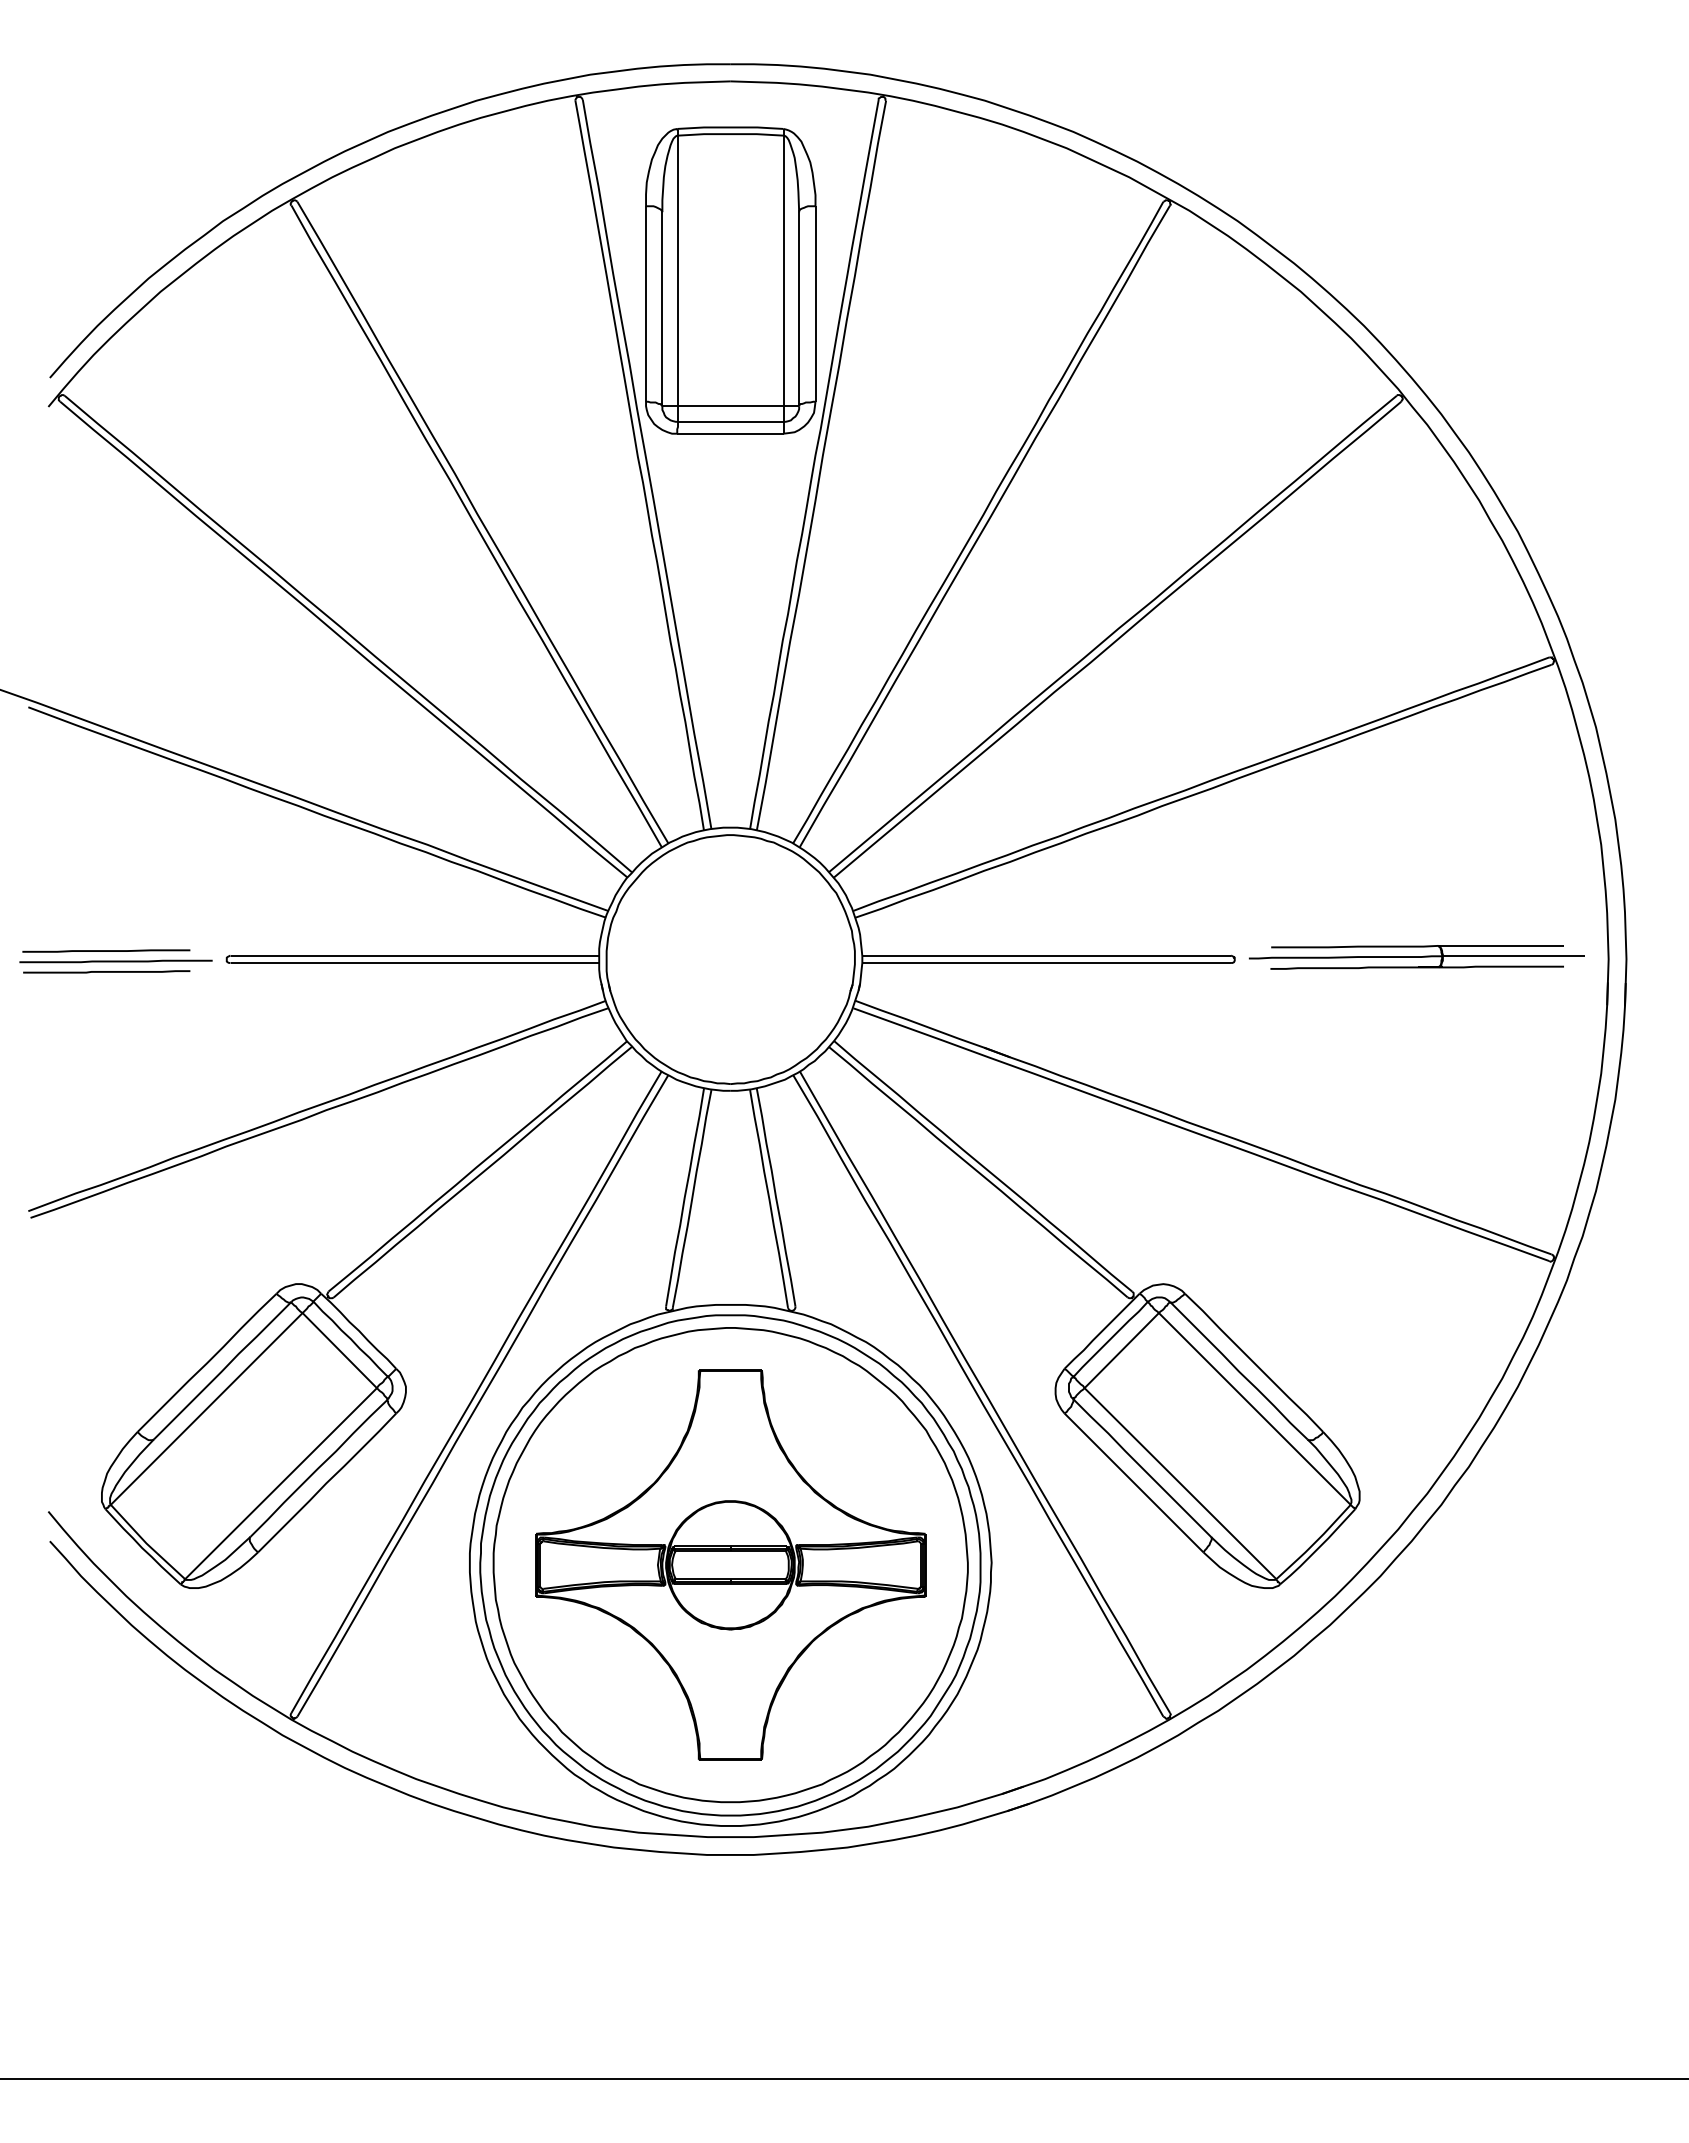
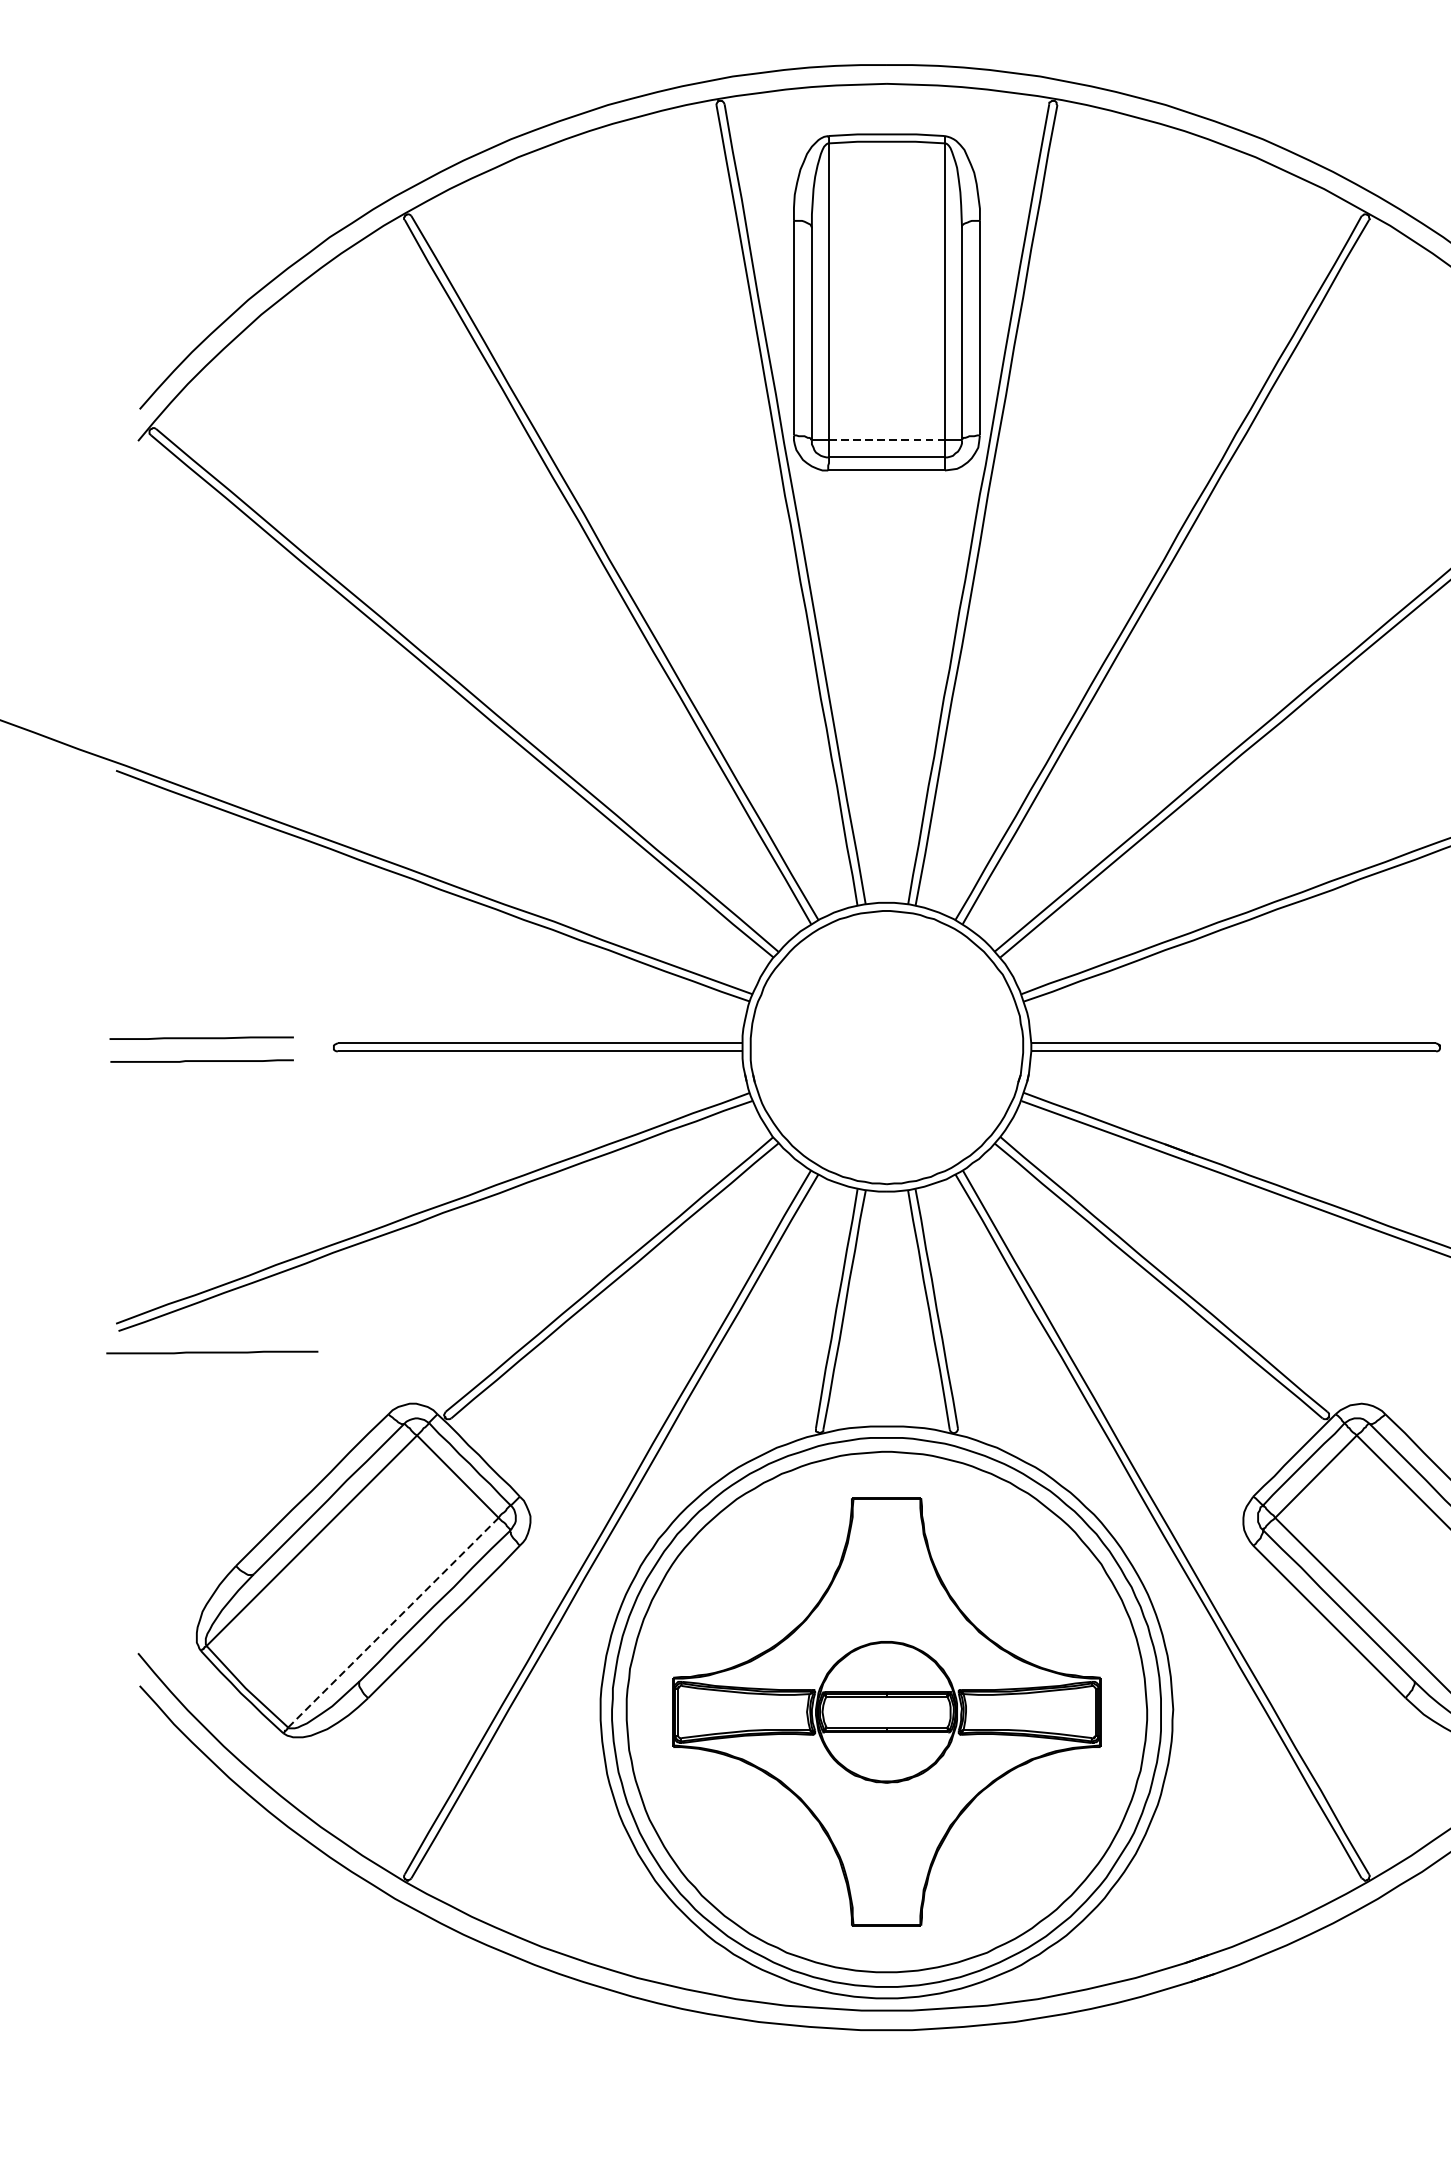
line: (730, 406) -> (886, 440), solid -> dashed
line: (115, 961) -> (211, 1352), moved
line: (281, 1483) -> (393, 1622), solid -> dashed

